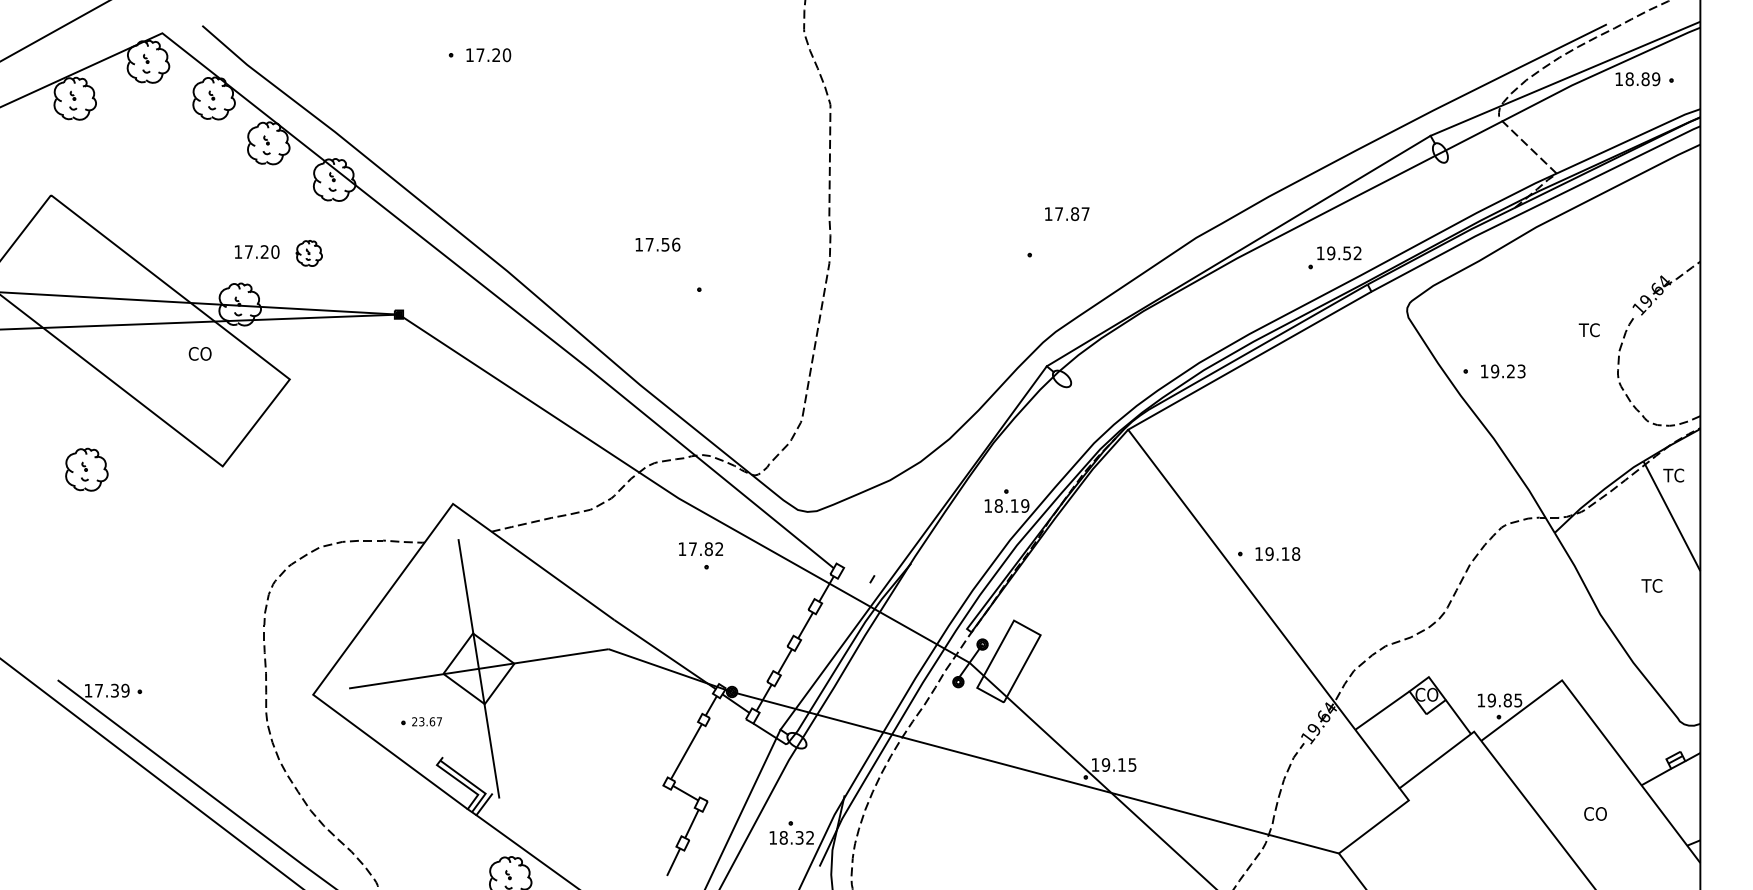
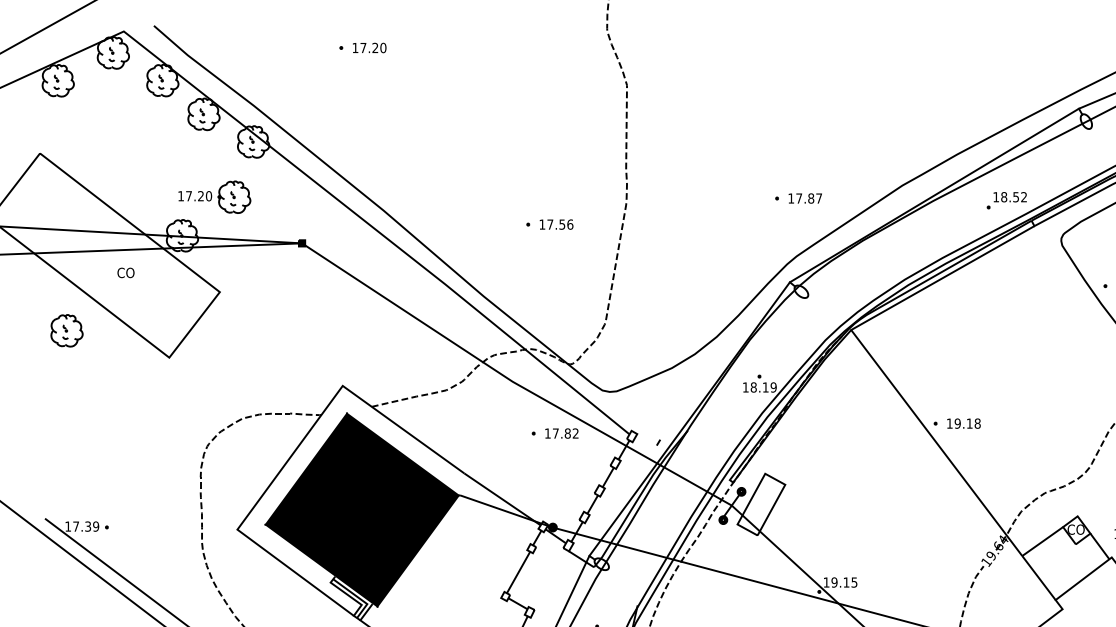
text: (1067, 213) -> (805, 198), moved
text: (657, 244) -> (556, 224), moved
part: (309, 253) -> (234, 197), size x1.67
text: (1331, 253) -> (1004, 197), 19.52 -> 18.52
text: (199, 353) -> (125, 272), moved
part: (86, 469) -> (66, 330), moved
text: (701, 549) -> (562, 433), moved
fill: (478, 668) -> (361, 509), added

